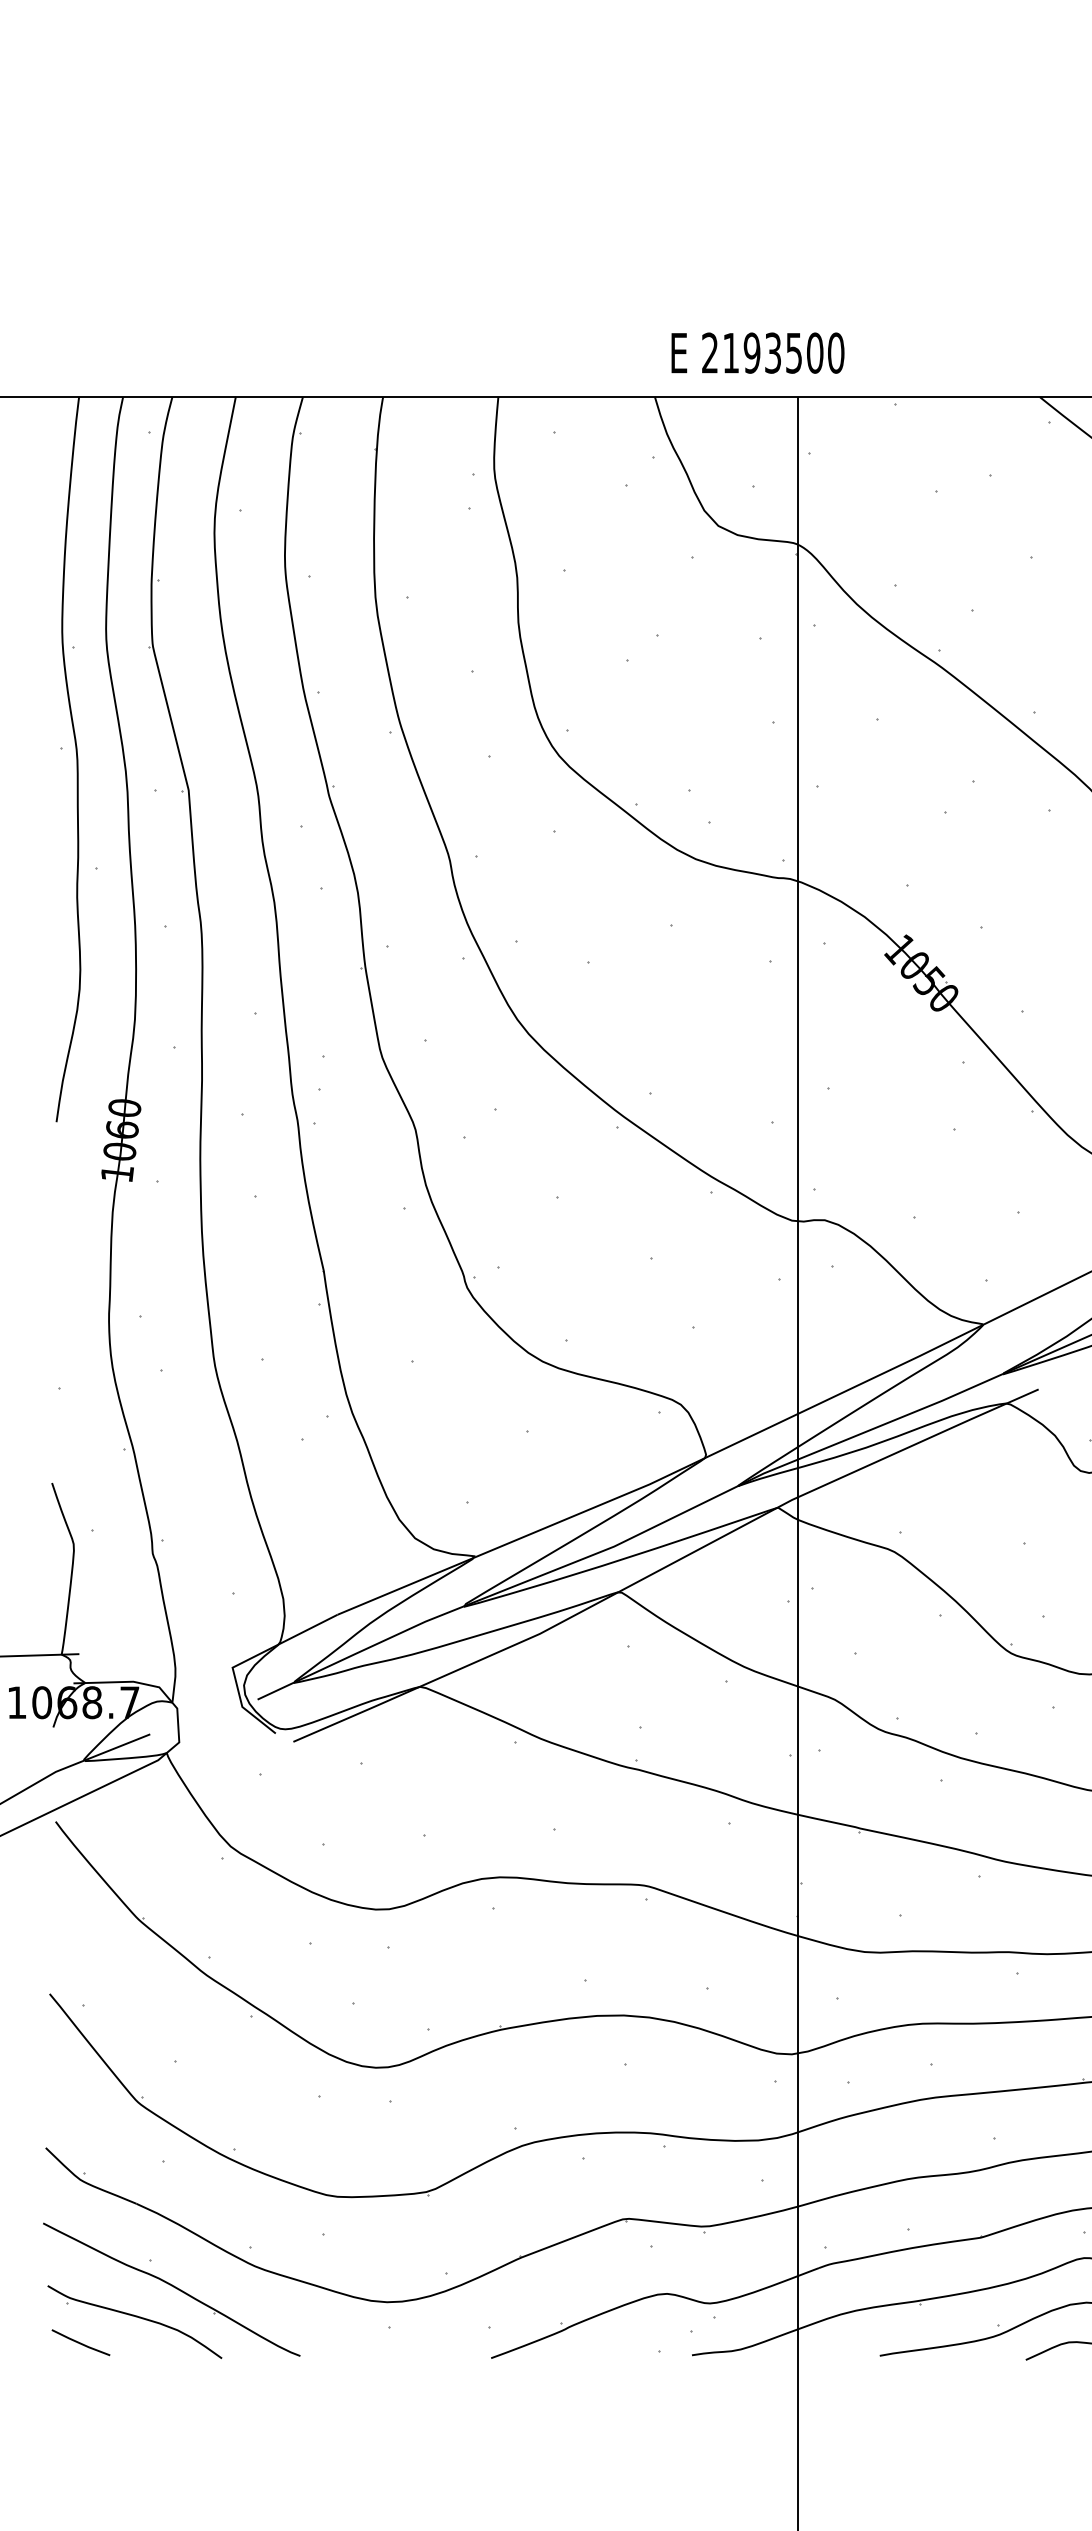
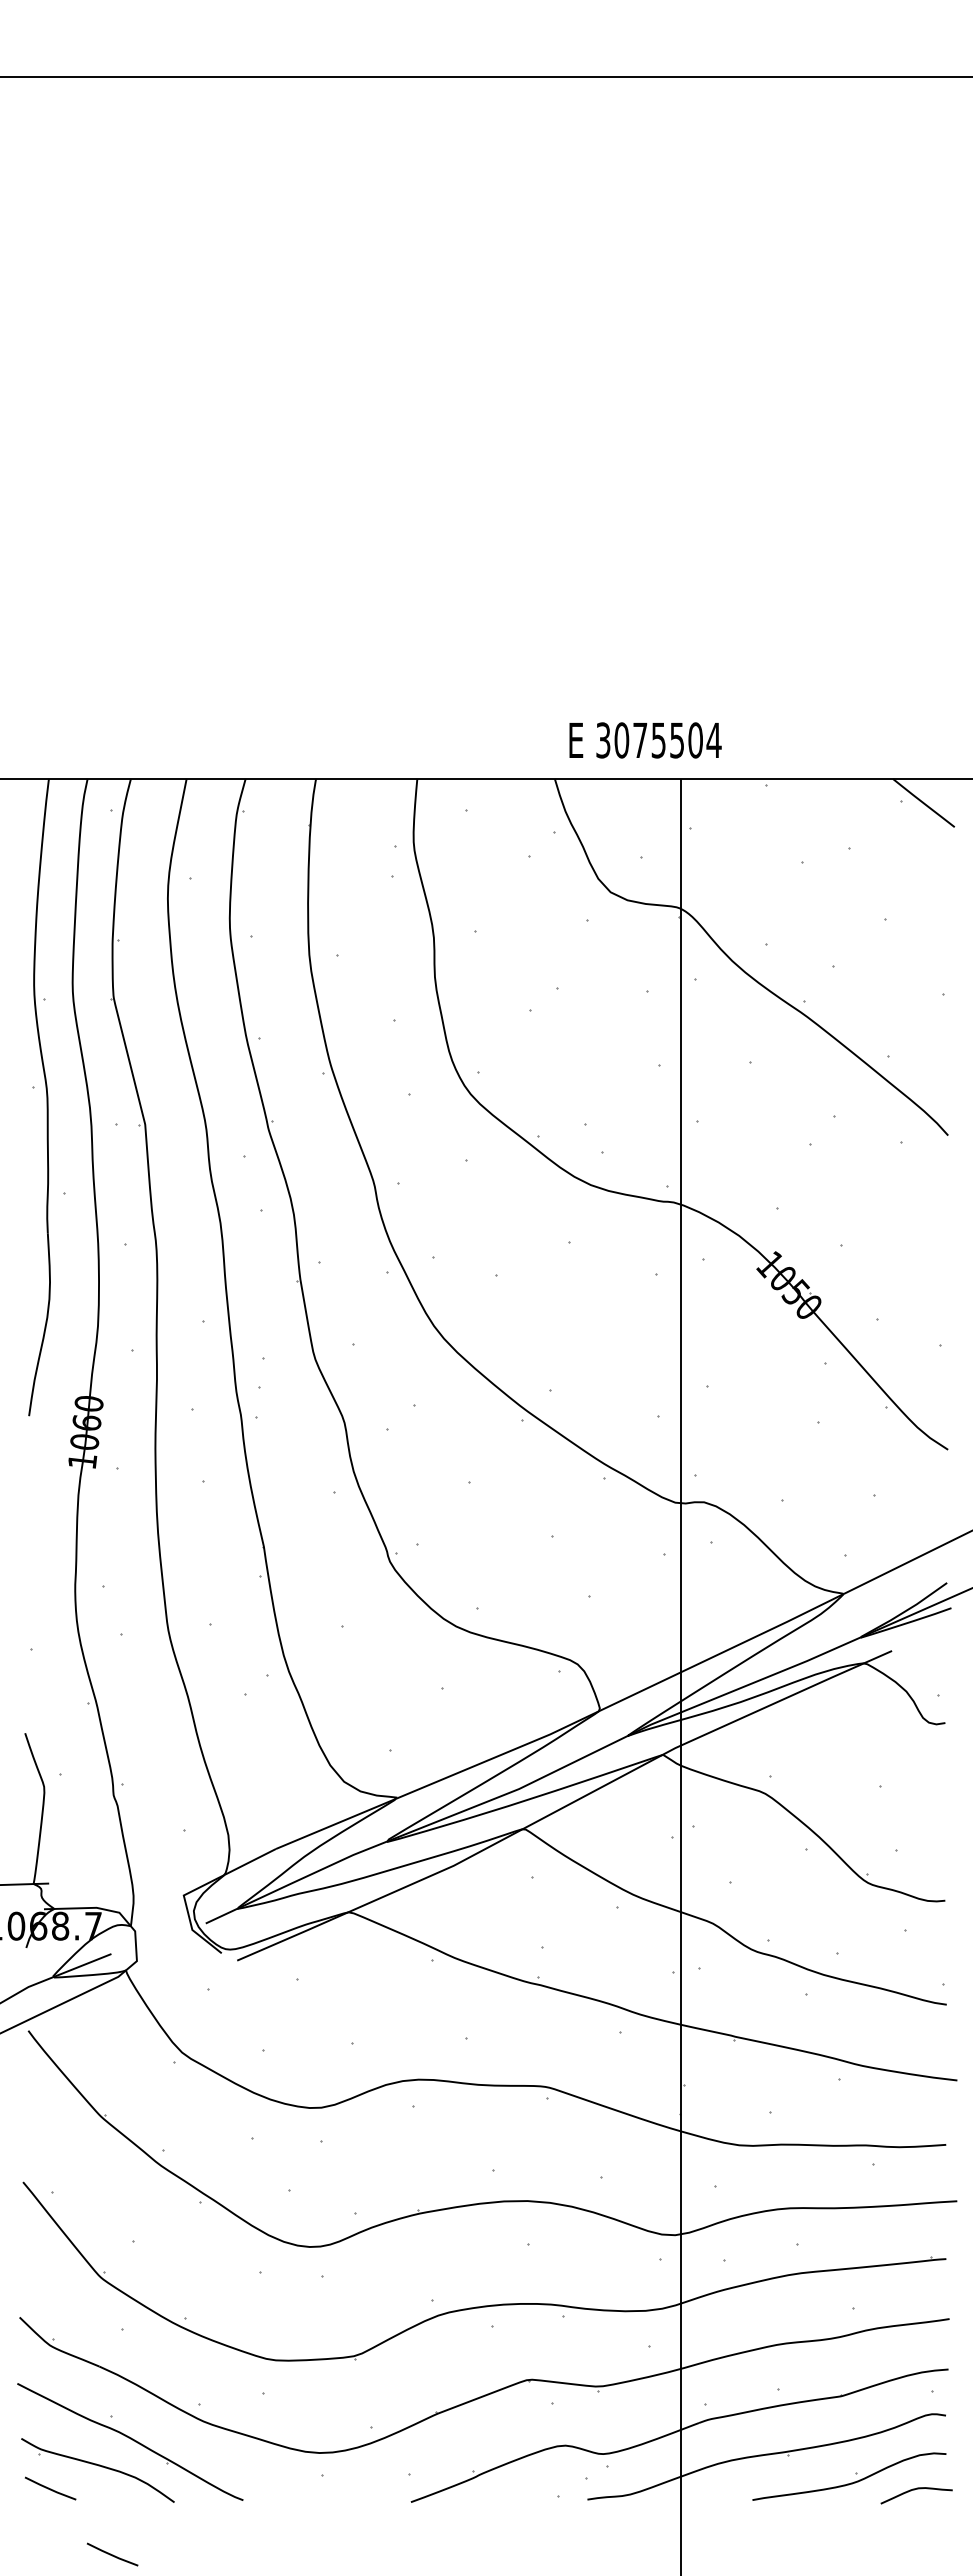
text: (772, 353) -> (658, 740), 2193500 -> 3075504
line: (151, 2417) -> (112, 2554), added

